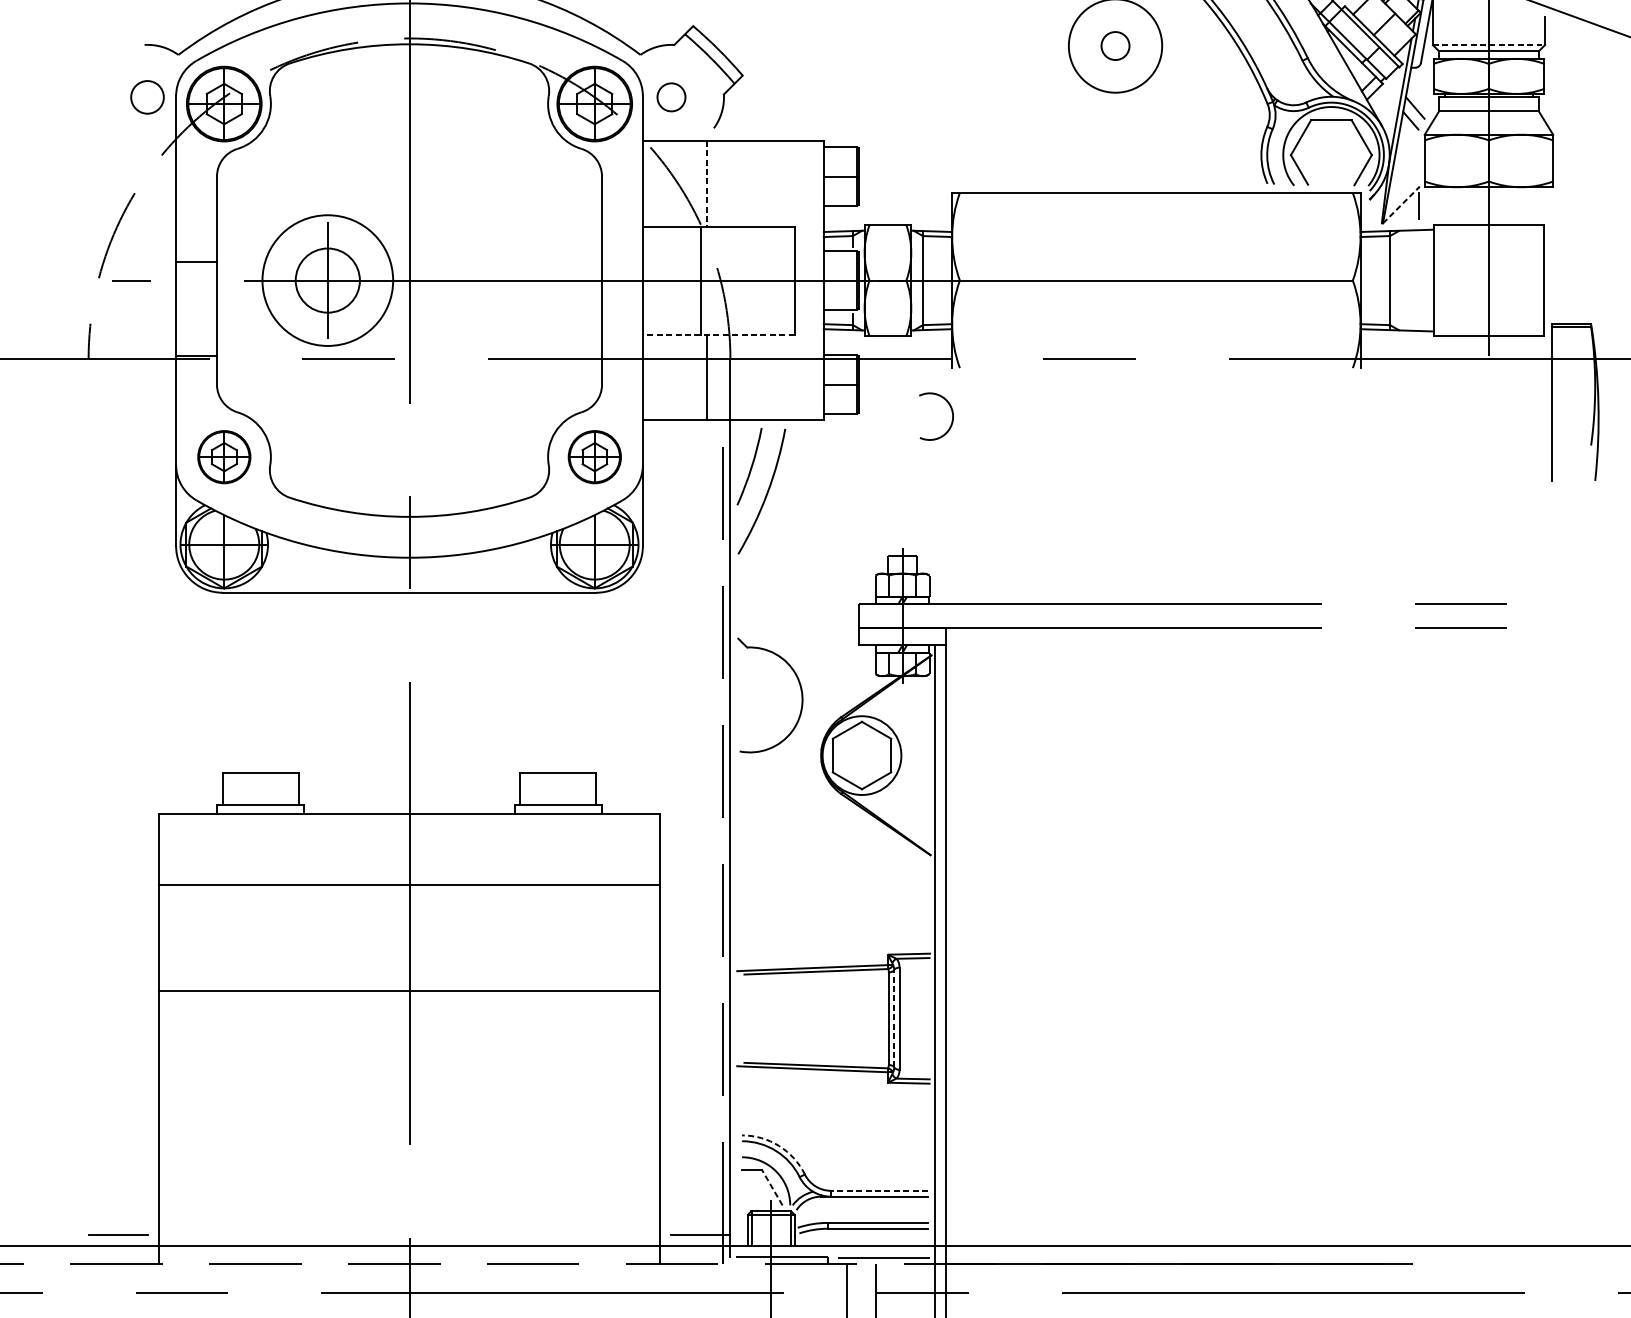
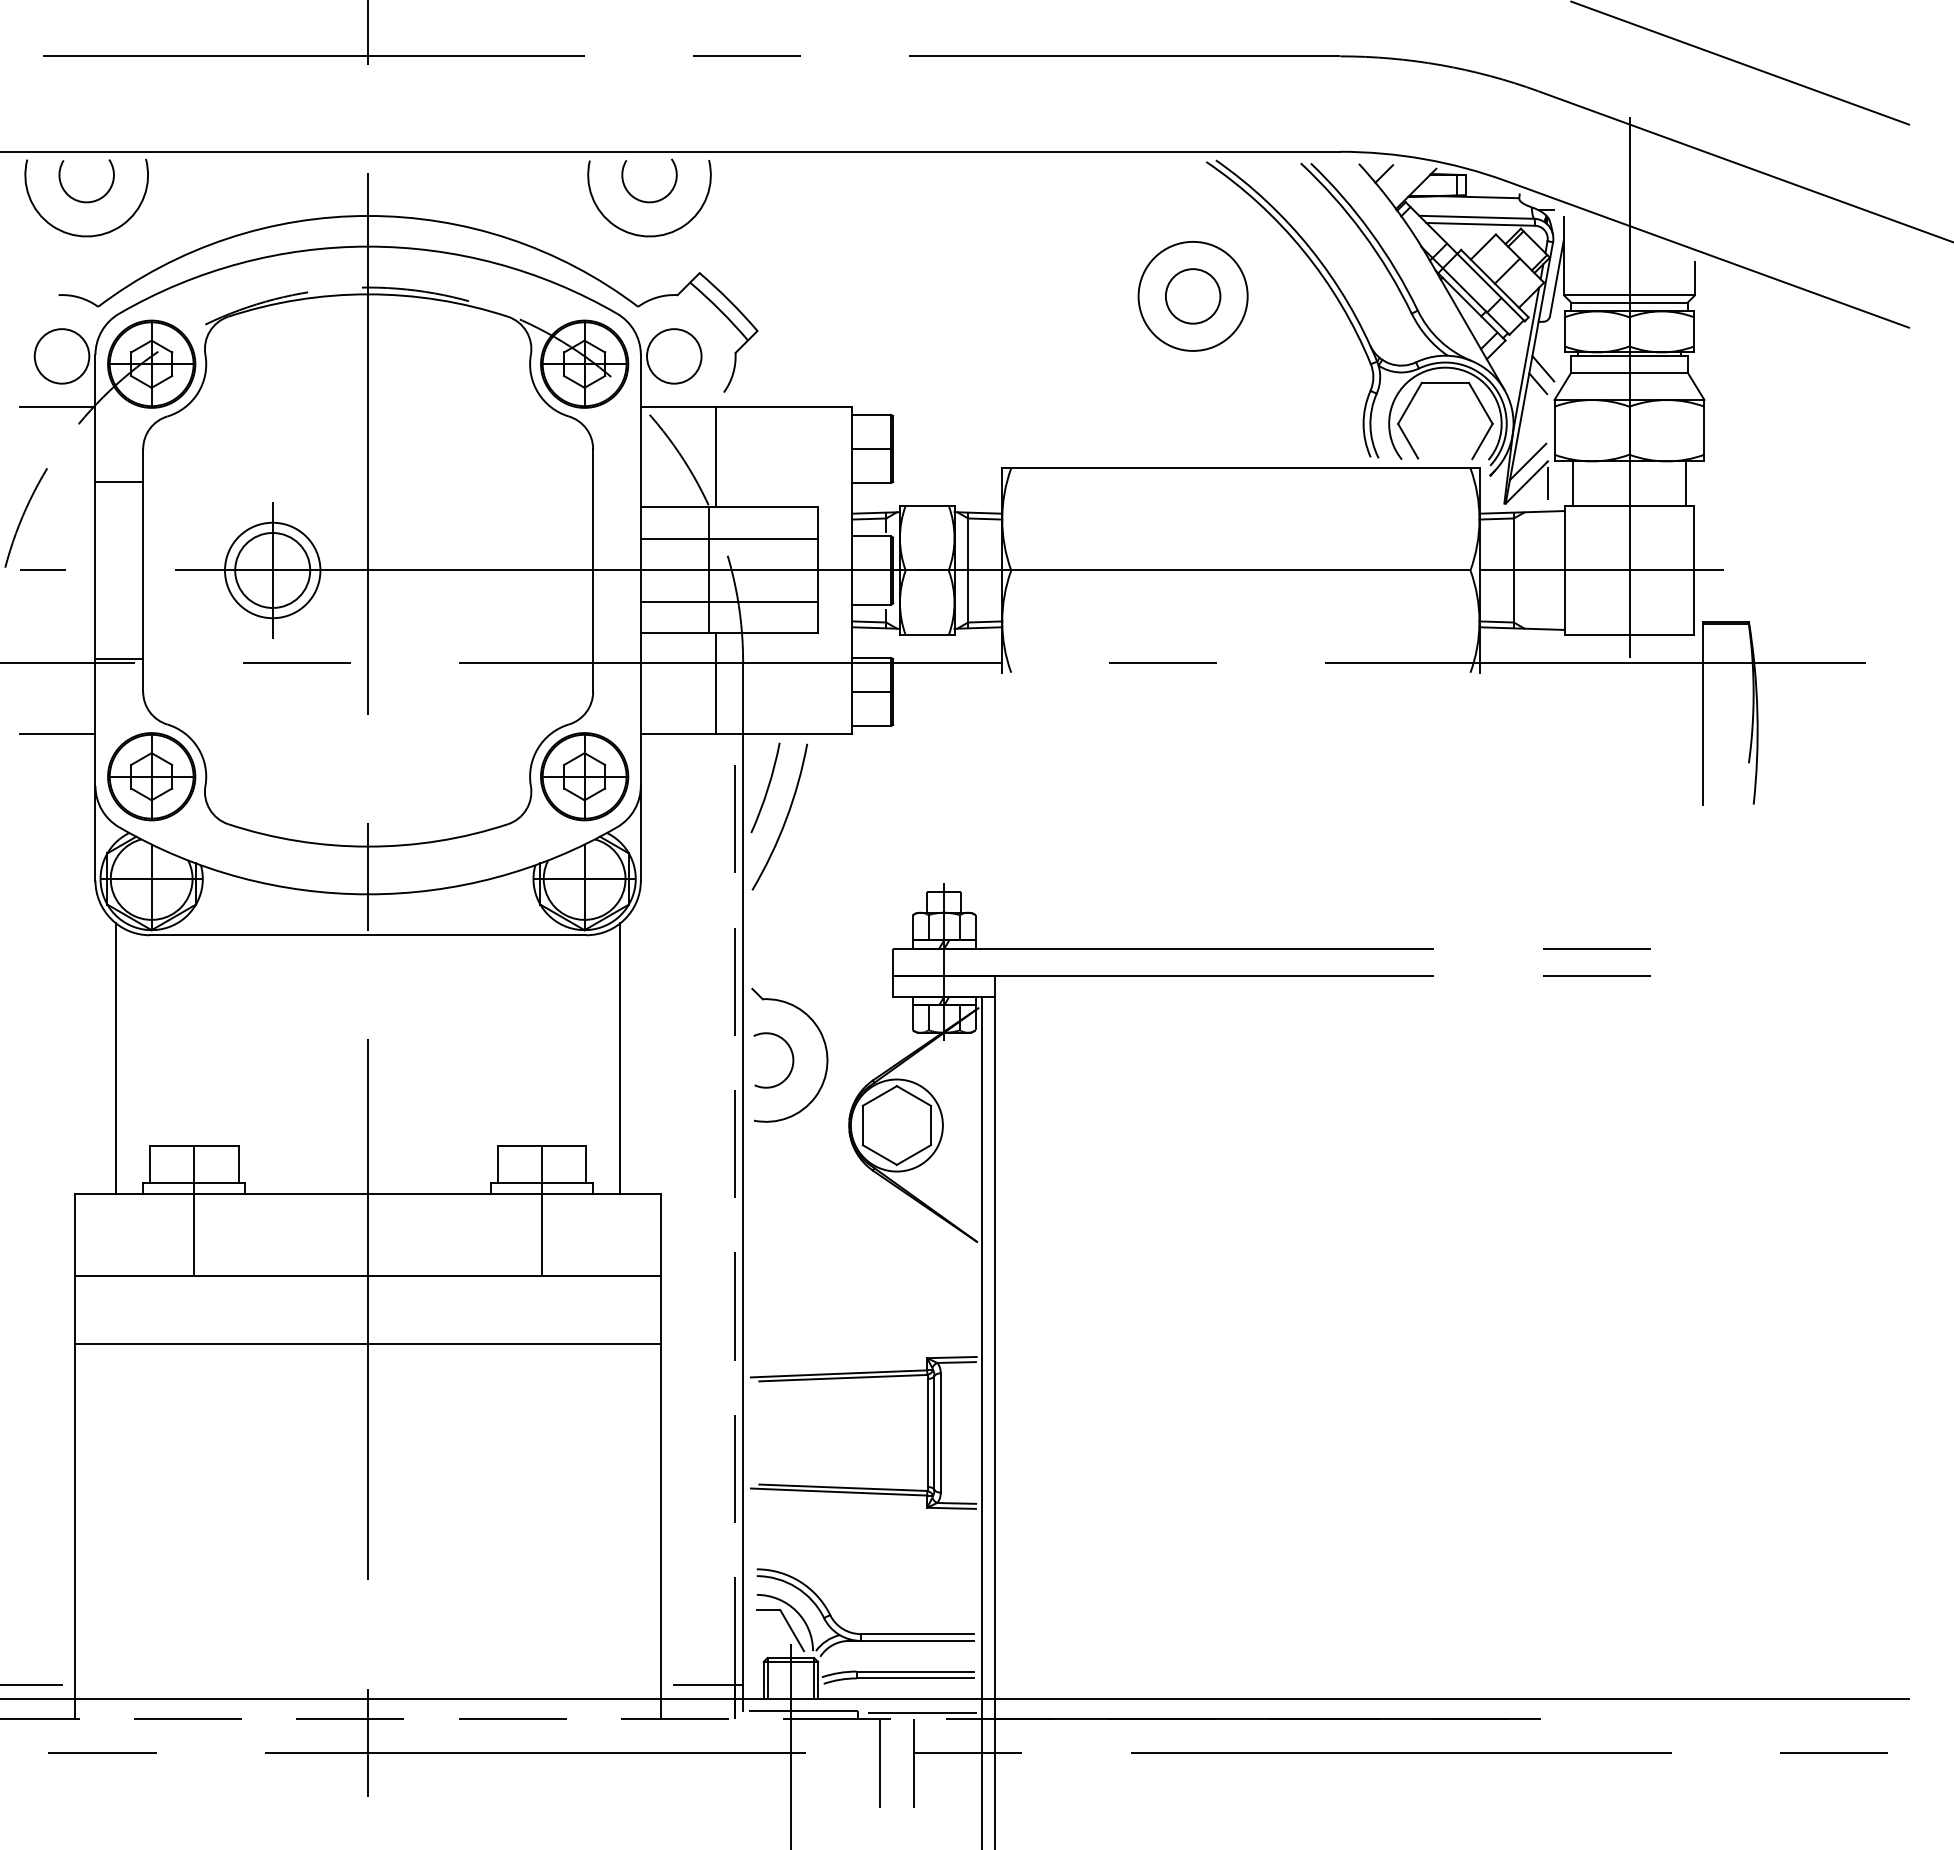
line: (1488, 45) -> (1629, 295), dashed -> solid
circle: (1114, 46) -> (1192, 296), size x1.67
circle: (147, 97) -> (61, 356), size x1.43
circle: (671, 97) -> (674, 356), size x1.67
line: (143, 141) -> (57, 407), added
line: (706, 183) -> (715, 457), dashed -> solid
line: (1401, 187) -> (1527, 461), added
line: (1400, 205) -> (1526, 482), dashed -> solid
line: (1440, 206) -> (1572, 483), added
line: (1537, 206) -> (1686, 483), added
line: (718, 254) -> (729, 539), added
line: (196, 261) -> (119, 481), moved
circle: (327, 280) -> (272, 570), size x0.62
line: (1465, 280) -> (1601, 570), added
line: (718, 307) -> (729, 601), added
line: (718, 334) -> (729, 633), dashed -> solid
arc: (951, 411) -> (791, 1054), moved
line: (143, 420) -> (57, 733), added
part: (224, 456) -> (151, 776), size x1.43
part: (594, 456) -> (584, 776), size x1.43
line: (193, 698) -> (115, 1058), added
line: (625, 698) -> (620, 1058), added
line: (260, 828) -> (194, 1210), added
line: (558, 828) -> (542, 1210), added
line: (409, 990) -> (368, 1344), moved
line: (894, 1018) -> (934, 1432), dashed -> solid
arc: (779, 1145) -> (800, 1581), dashed -> solid
line: (772, 1187) -> (792, 1630), dashed -> solid
line: (879, 1191) -> (917, 1634), dashed -> solid

